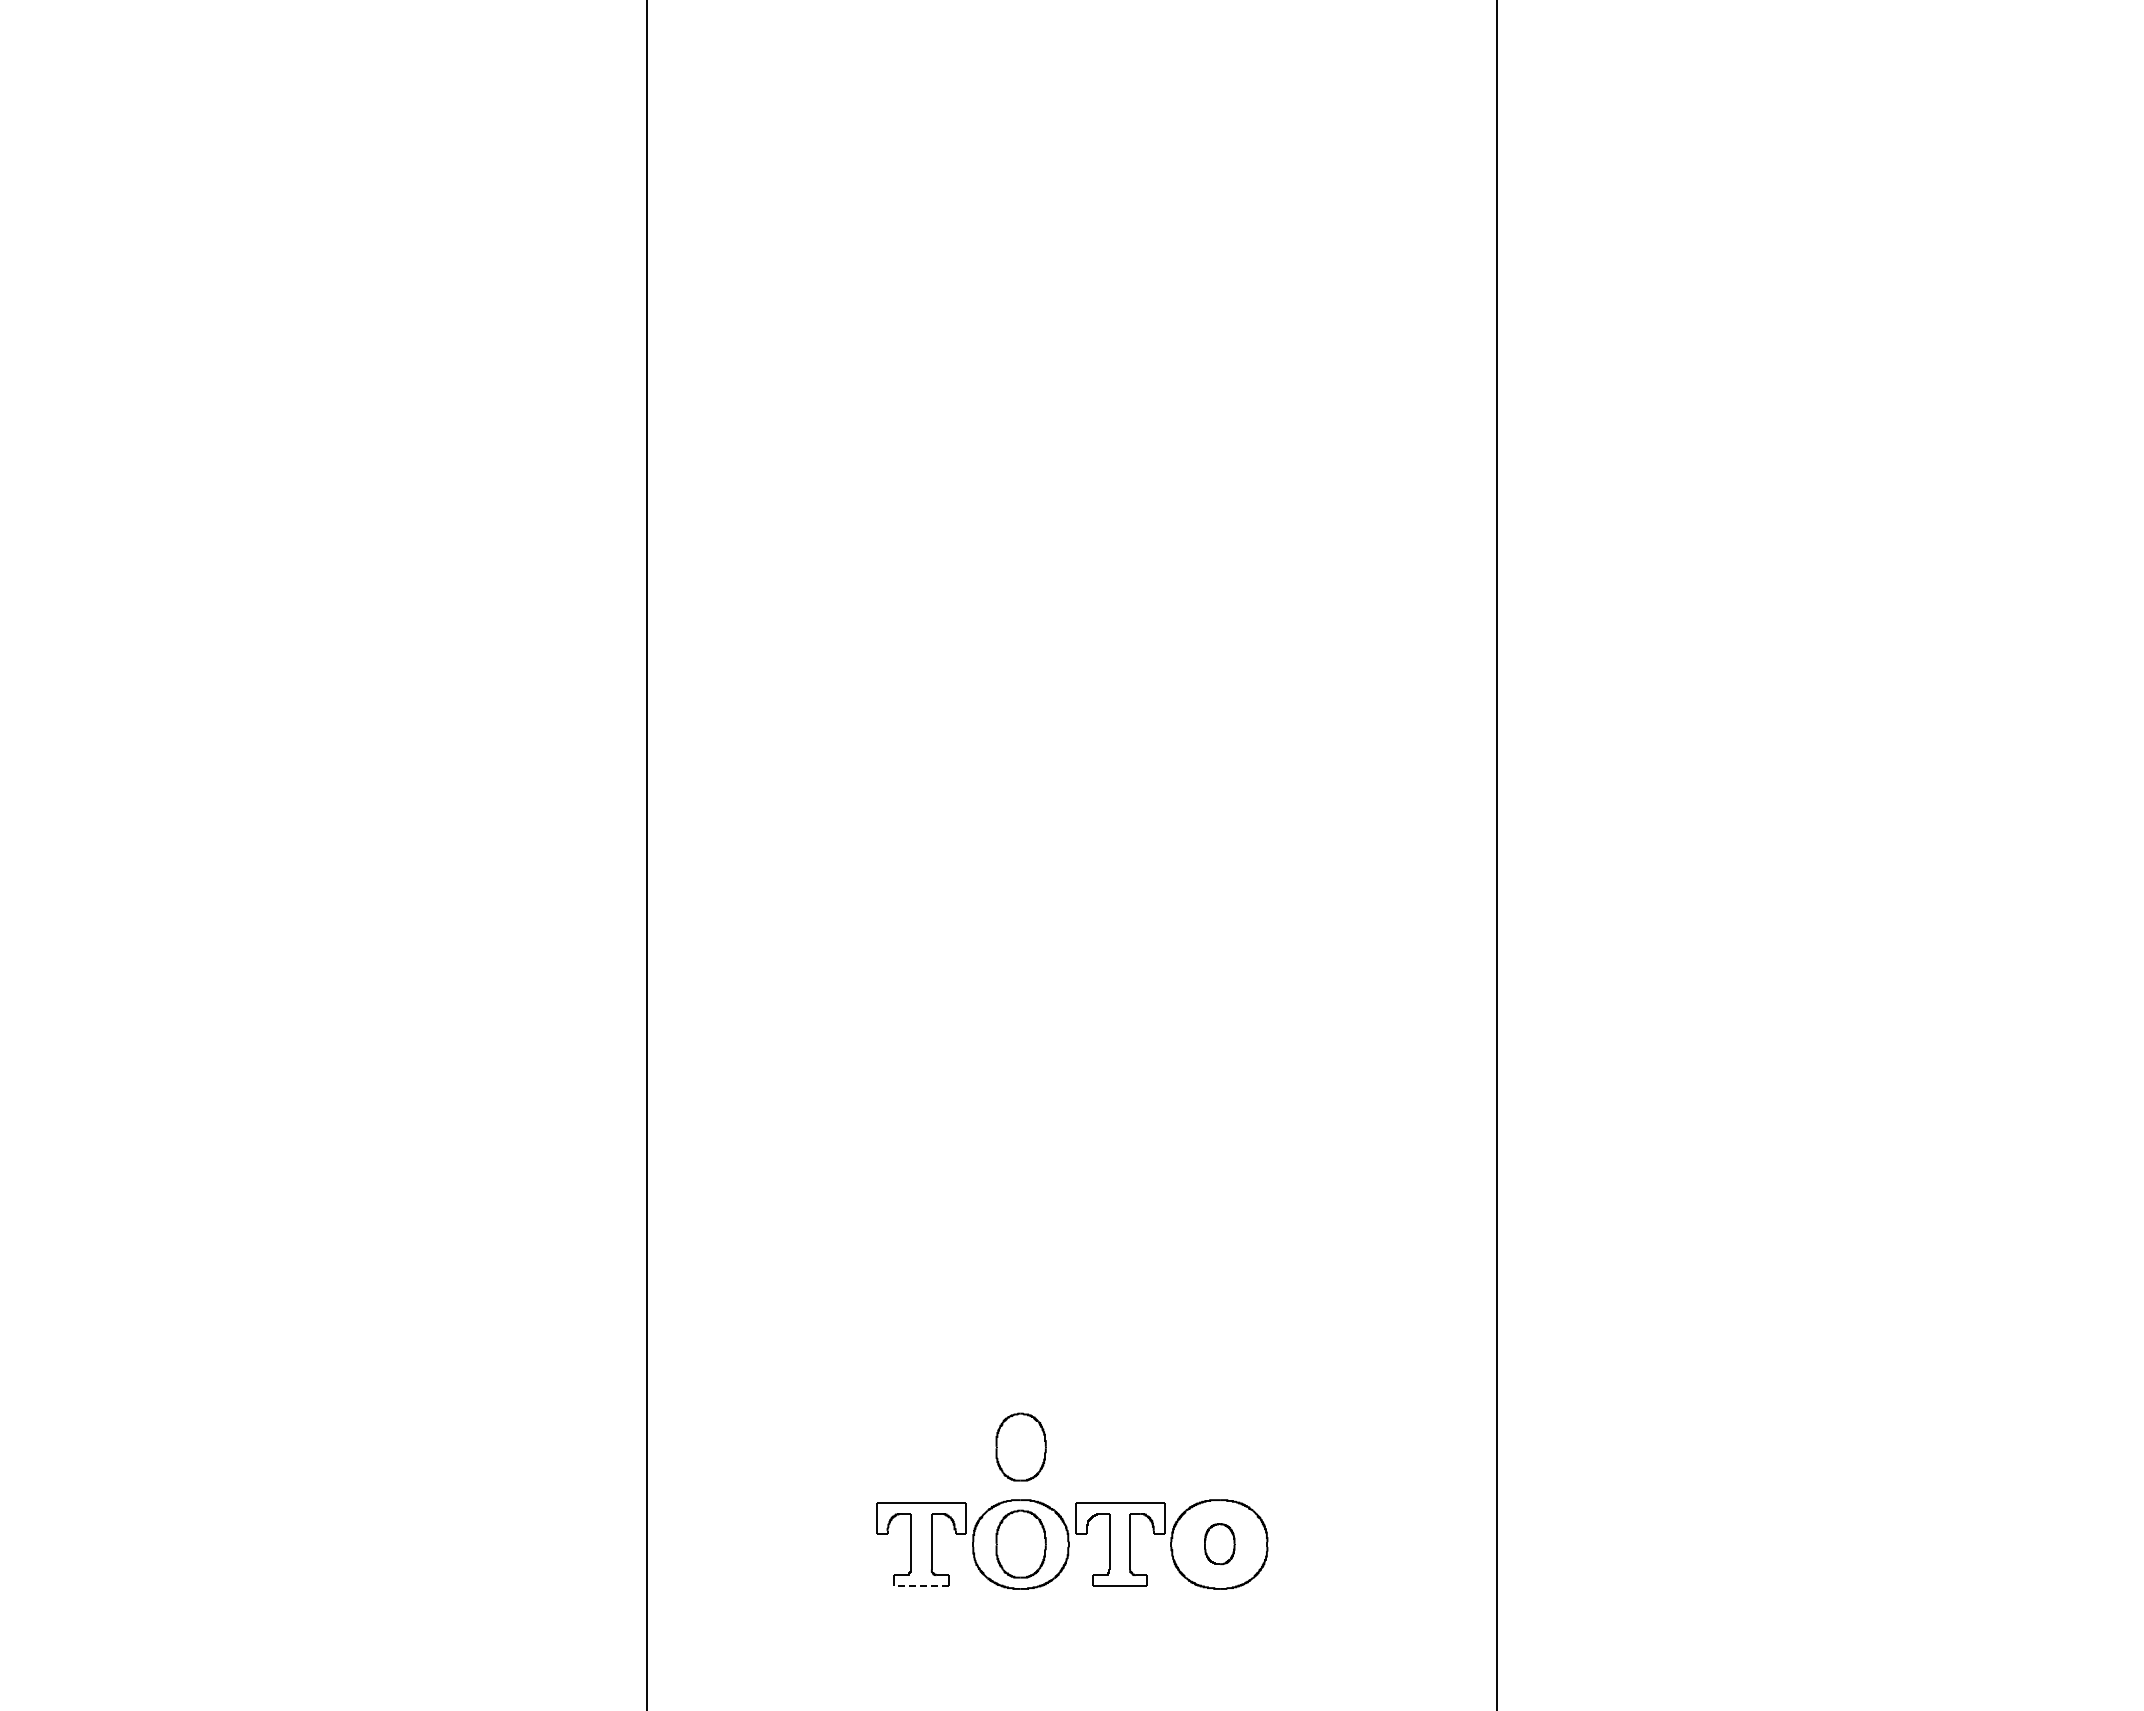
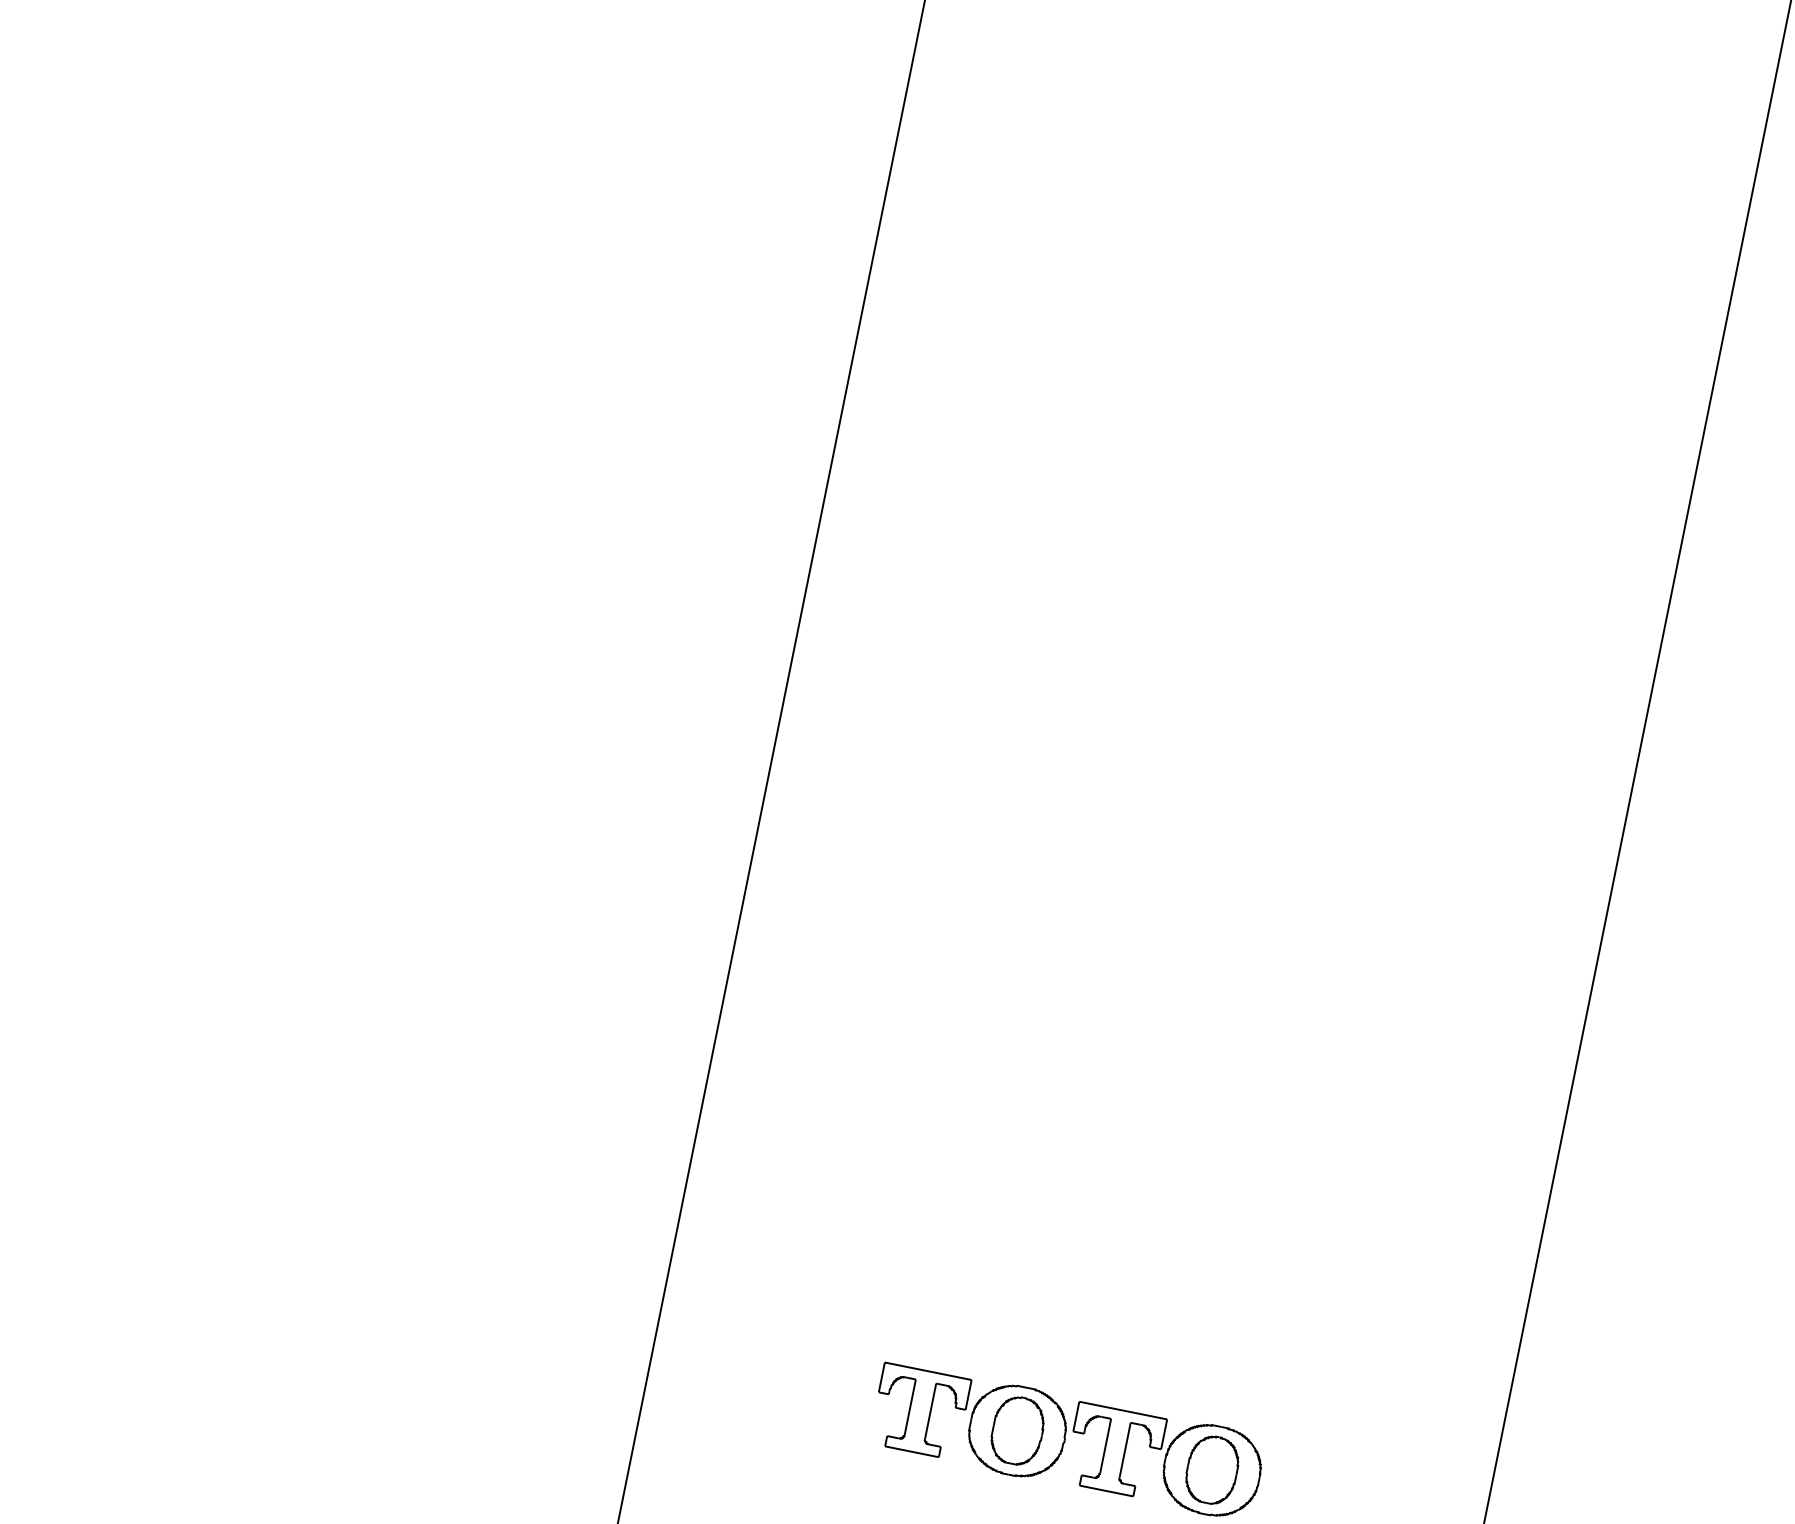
part: (1020, 1446) -> (1036, 1334), removed
part: (1219, 1543) -> (1212, 1469), size x1.67
line: (921, 1585) -> (911, 1451), dashed -> solid

